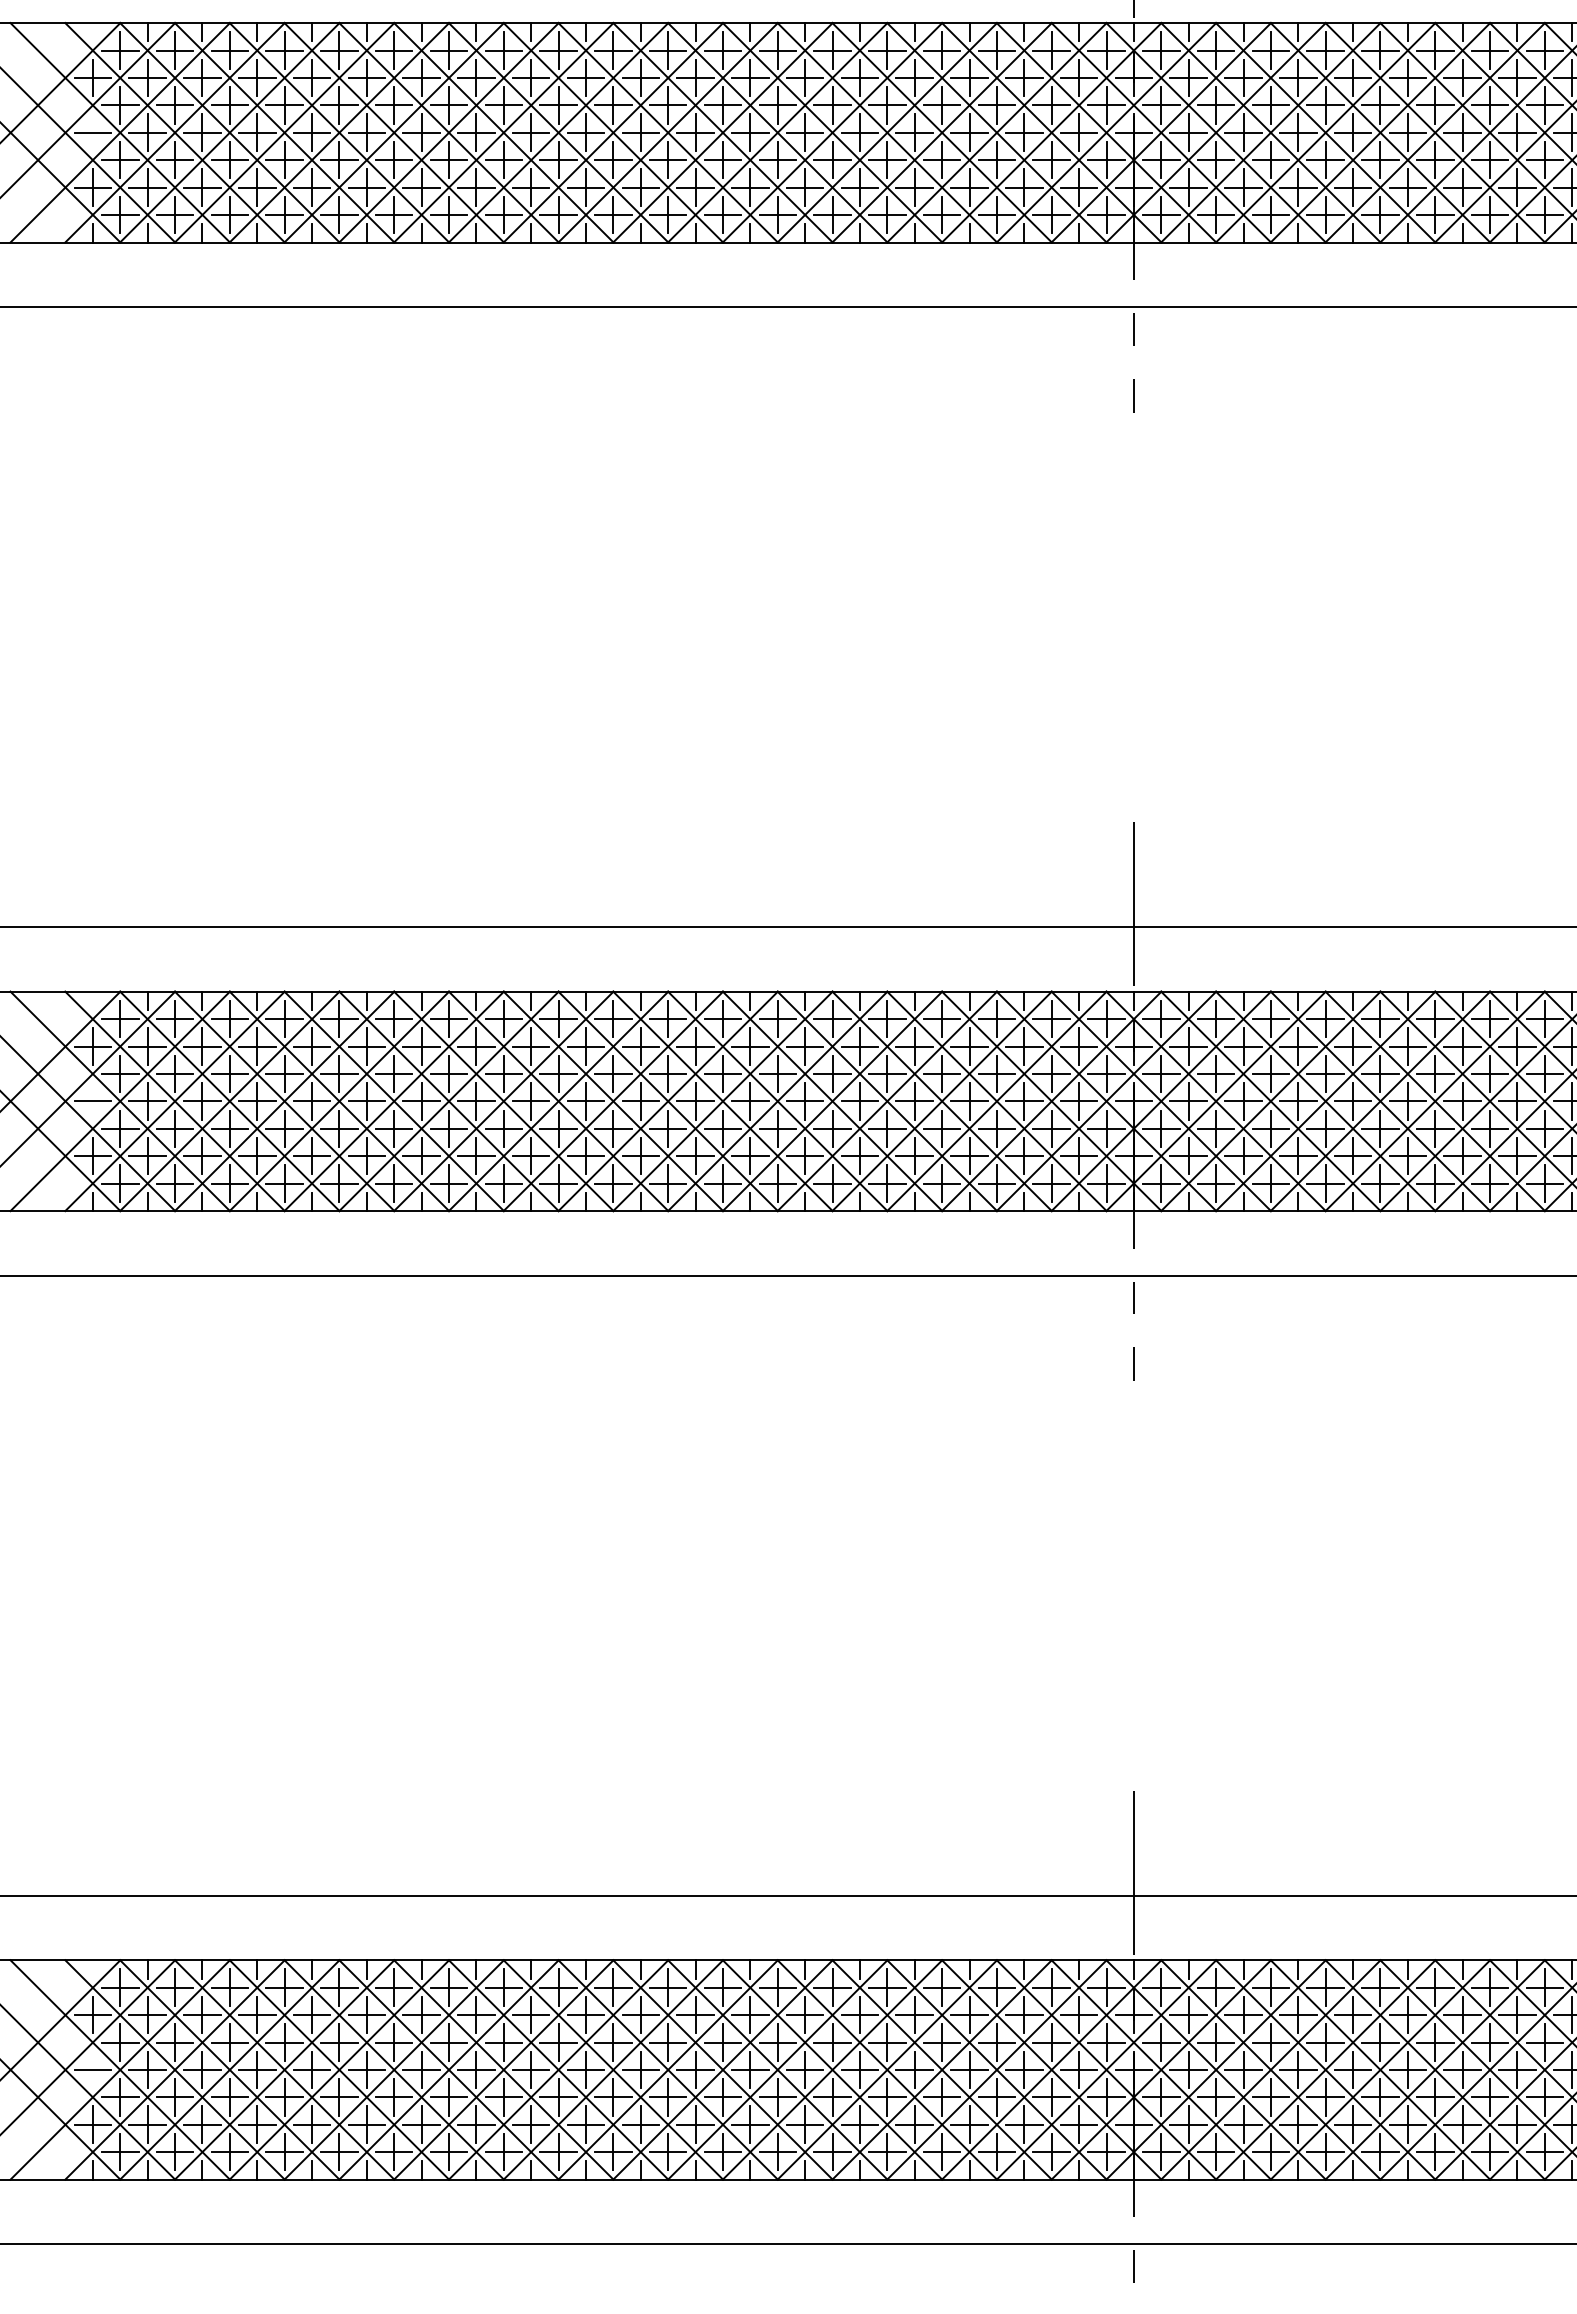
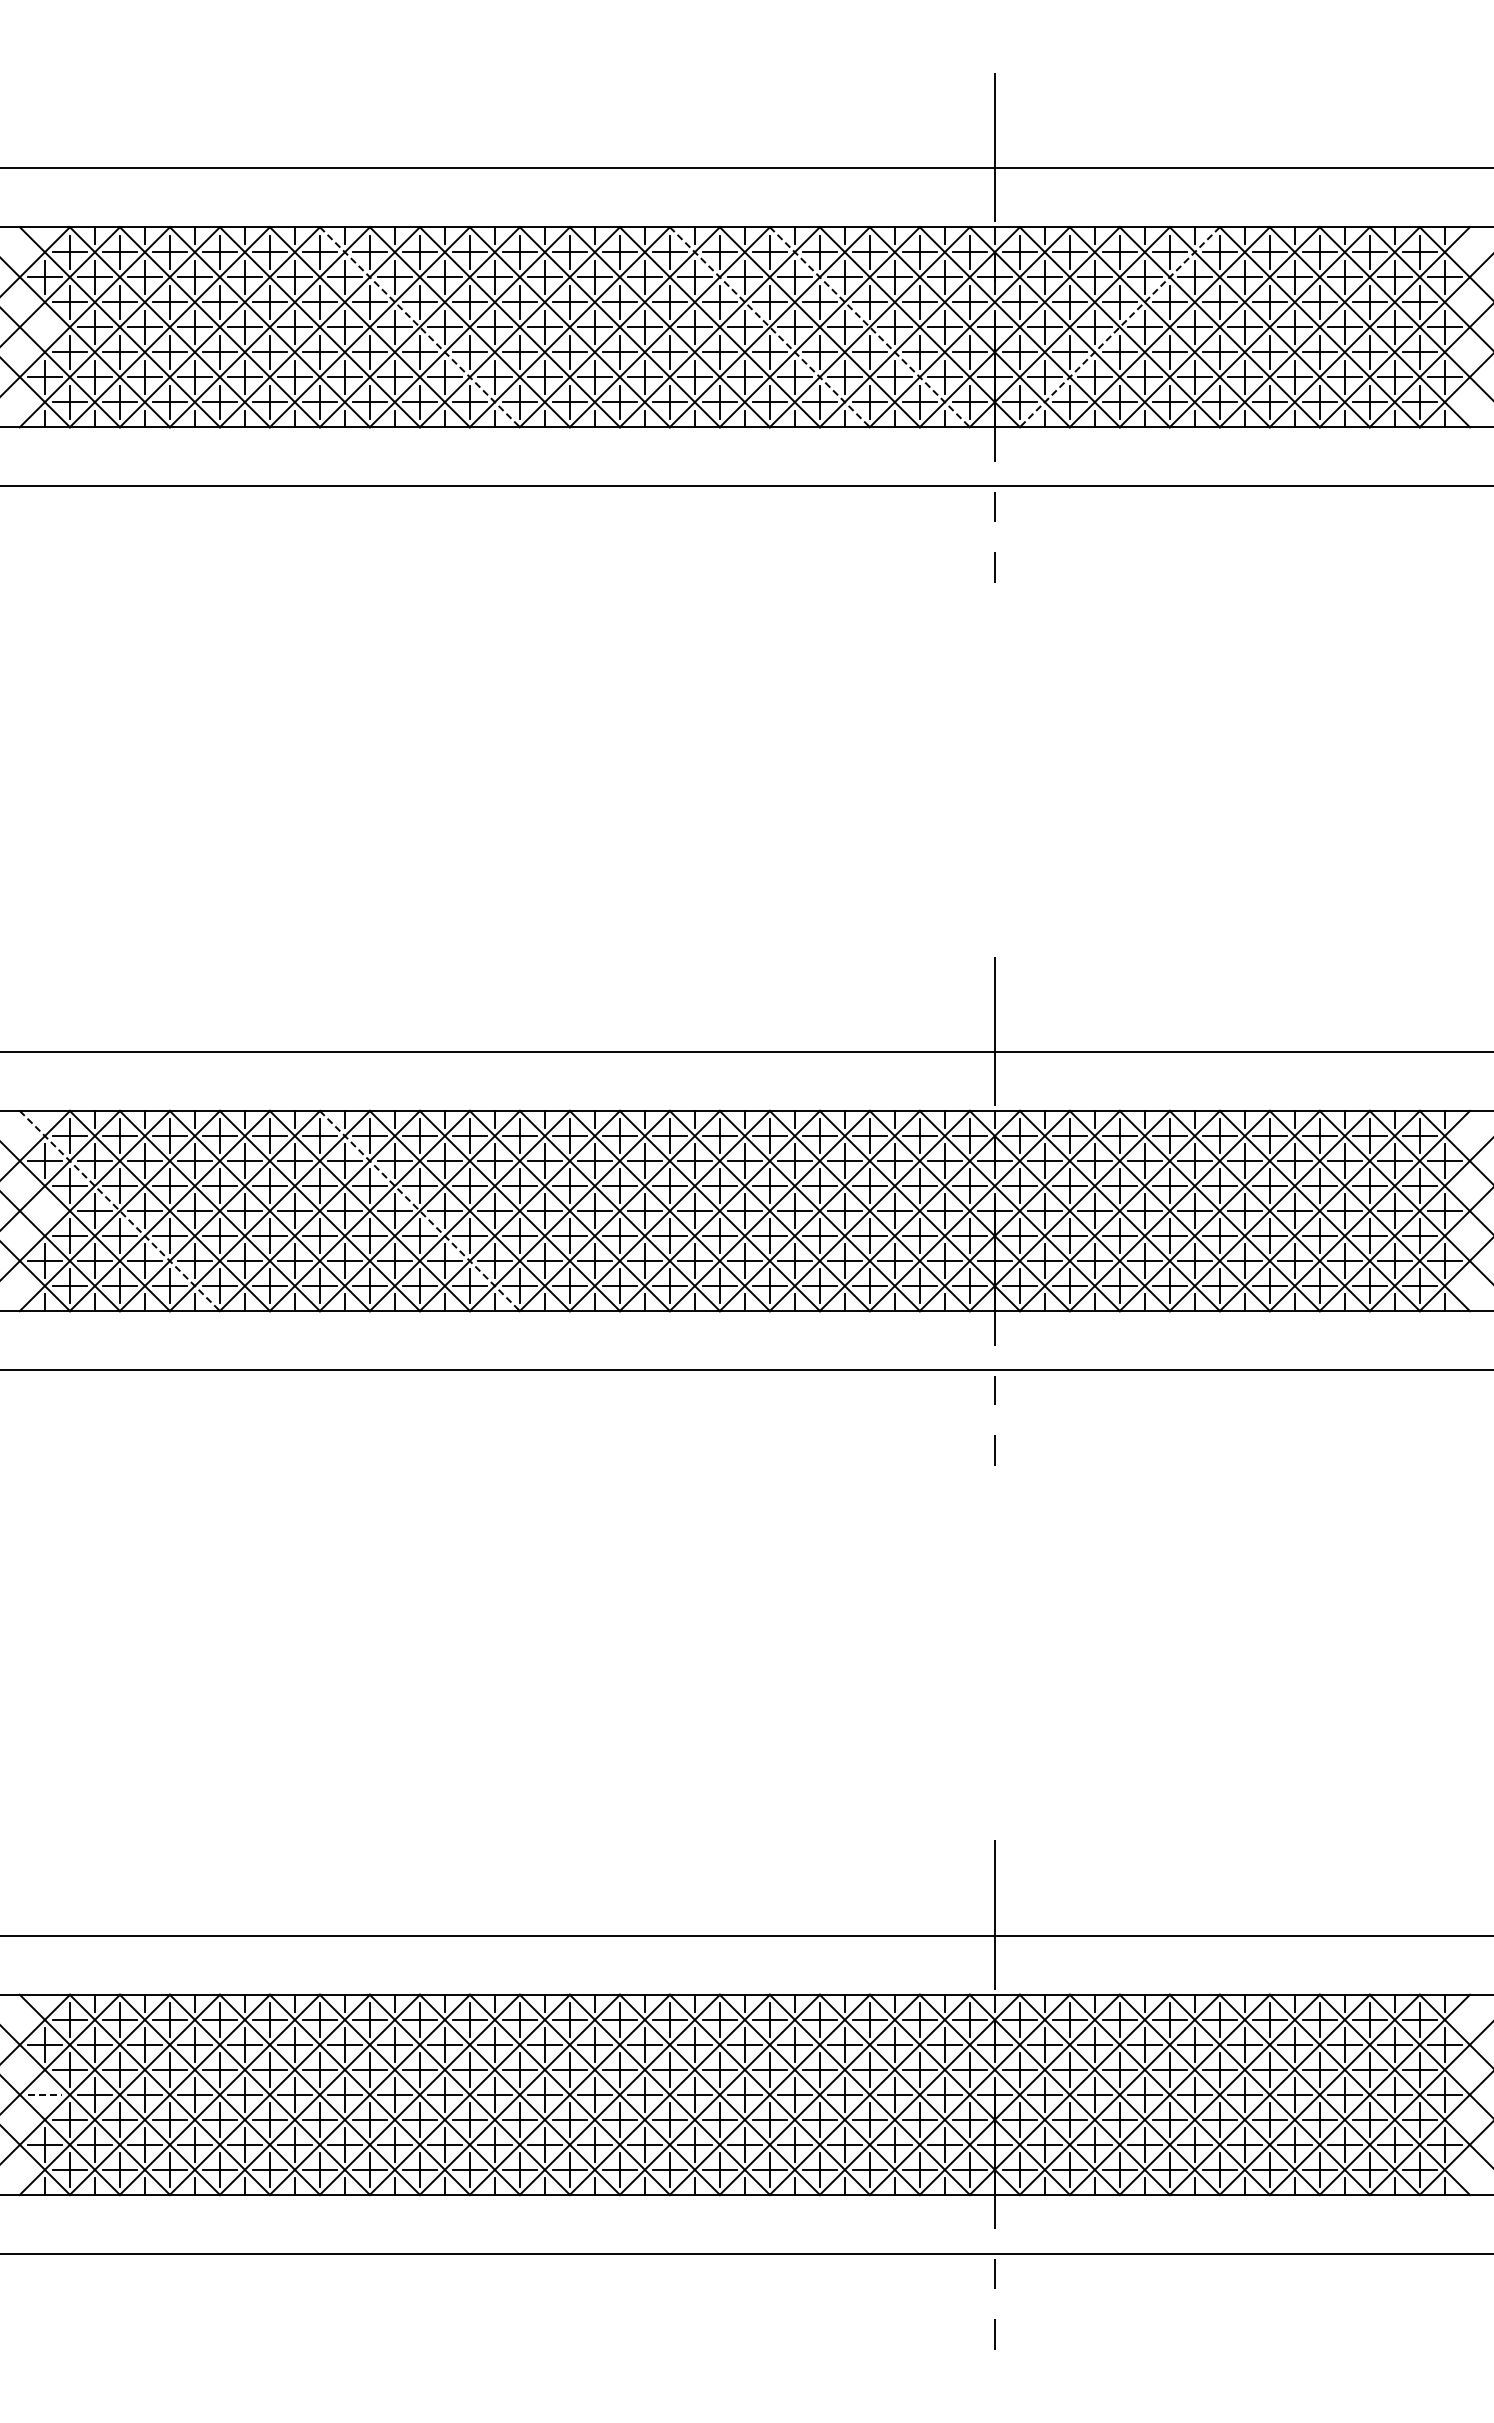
line: (92, 133) -> (44, 327), removed
line: (503, 133) -> (419, 327), solid -> dashed
line: (886, 133) -> (769, 327), solid -> dashed
line: (996, 133) -> (869, 327), solid -> dashed
line: (1270, 133) -> (1119, 327), solid -> dashed
line: (92, 1101) -> (44, 1211), removed
line: (174, 1101) -> (119, 1211), solid -> dashed
line: (503, 1101) -> (419, 1211), solid -> dashed
line: (92, 2069) -> (44, 2094), solid -> dashed

